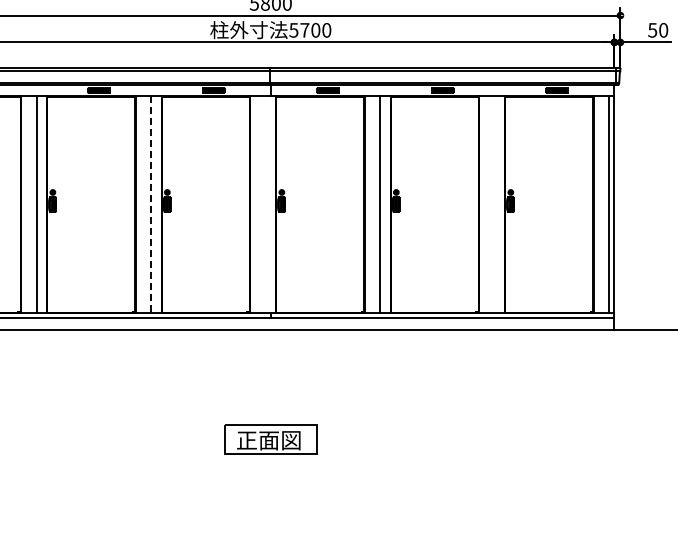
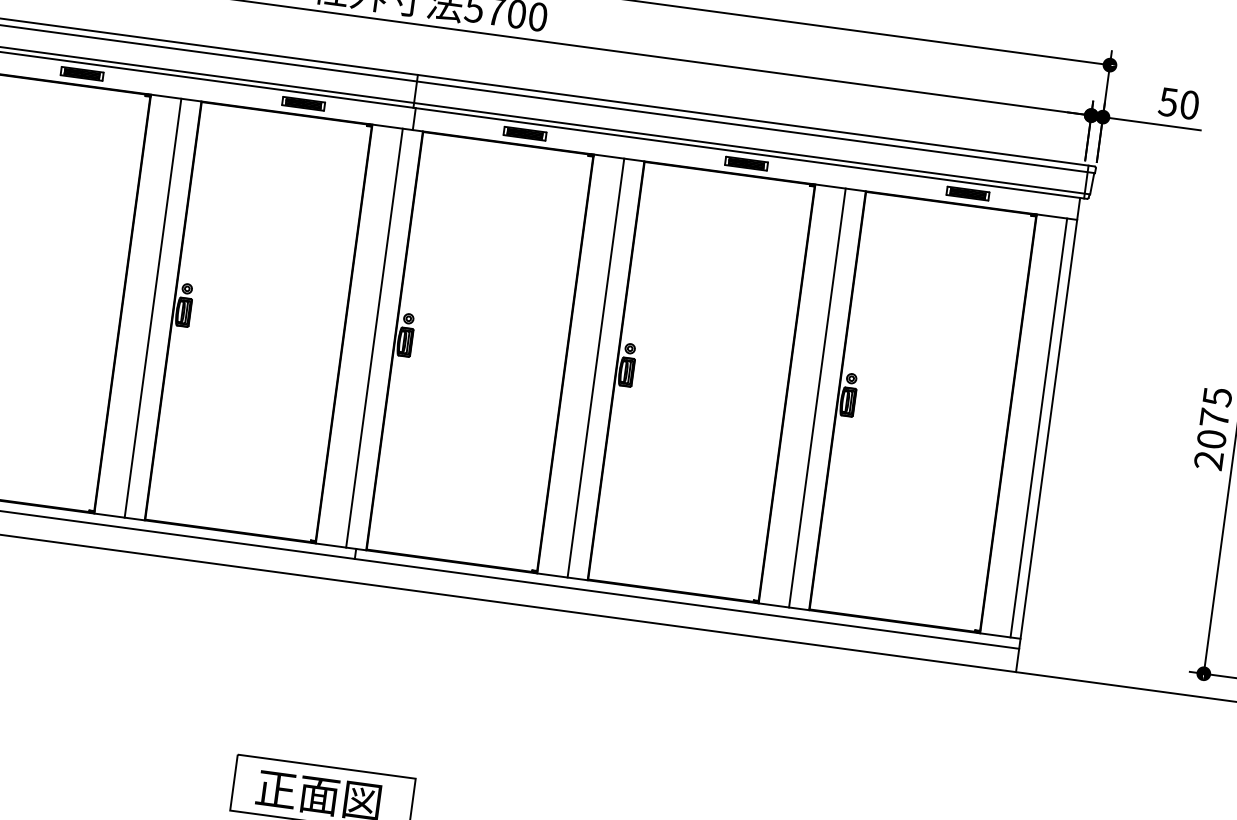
line: (265, 204) -> (373, 337), added
line: (494, 204) -> (816, 397), added
line: (151, 205) -> (153, 309), dashed -> solid

